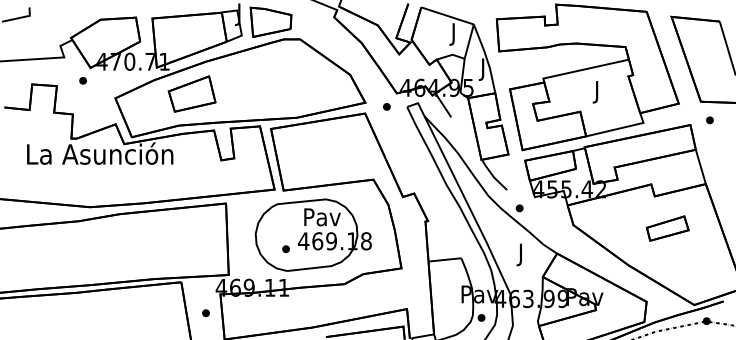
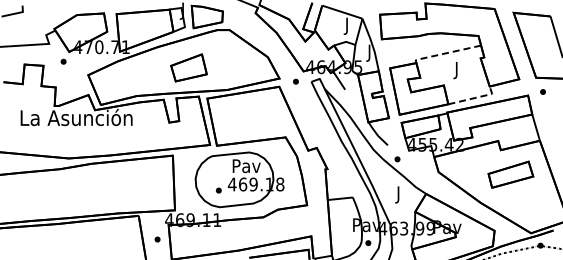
line: (582, 69) -> (445, 53), solid -> dashed
part: (191, 93) -> (188, 67), moved
line: (621, 128) -> (475, 98), solid -> dashed
part: (667, 228) -> (510, 174), size x1.4

